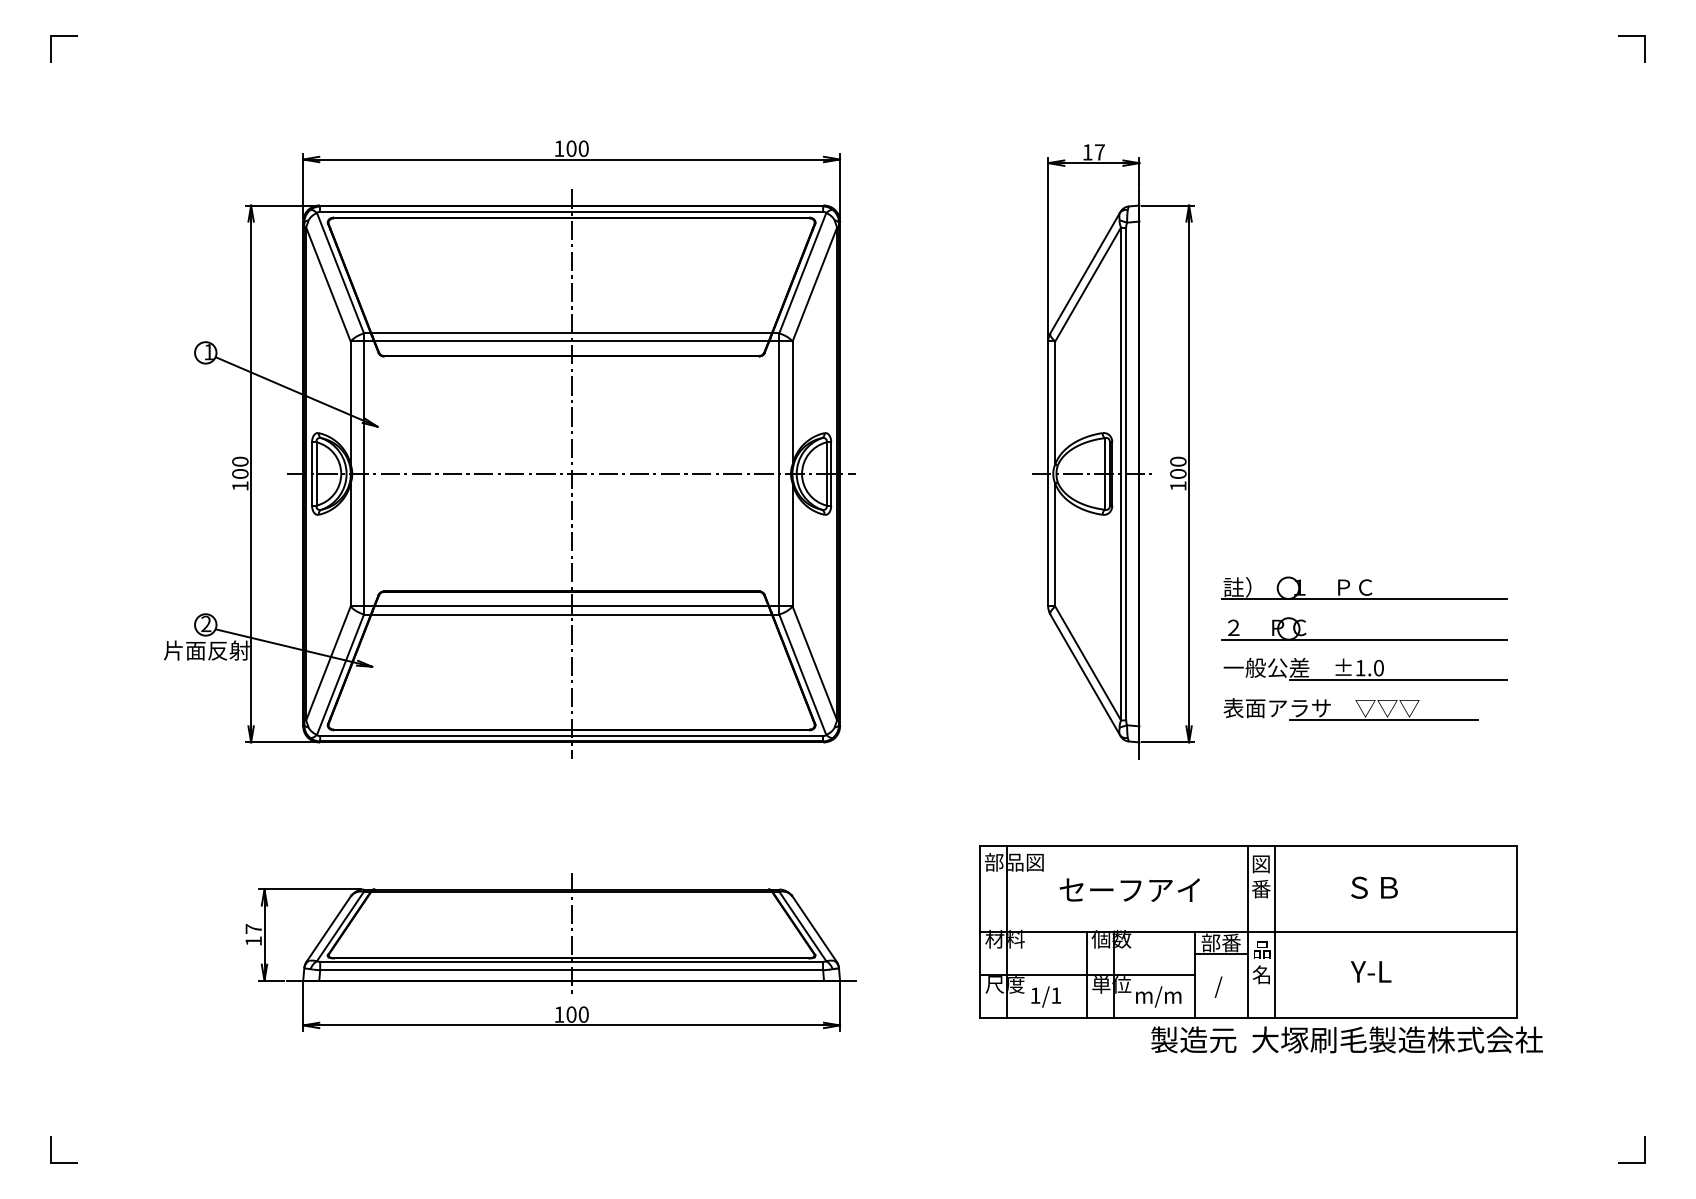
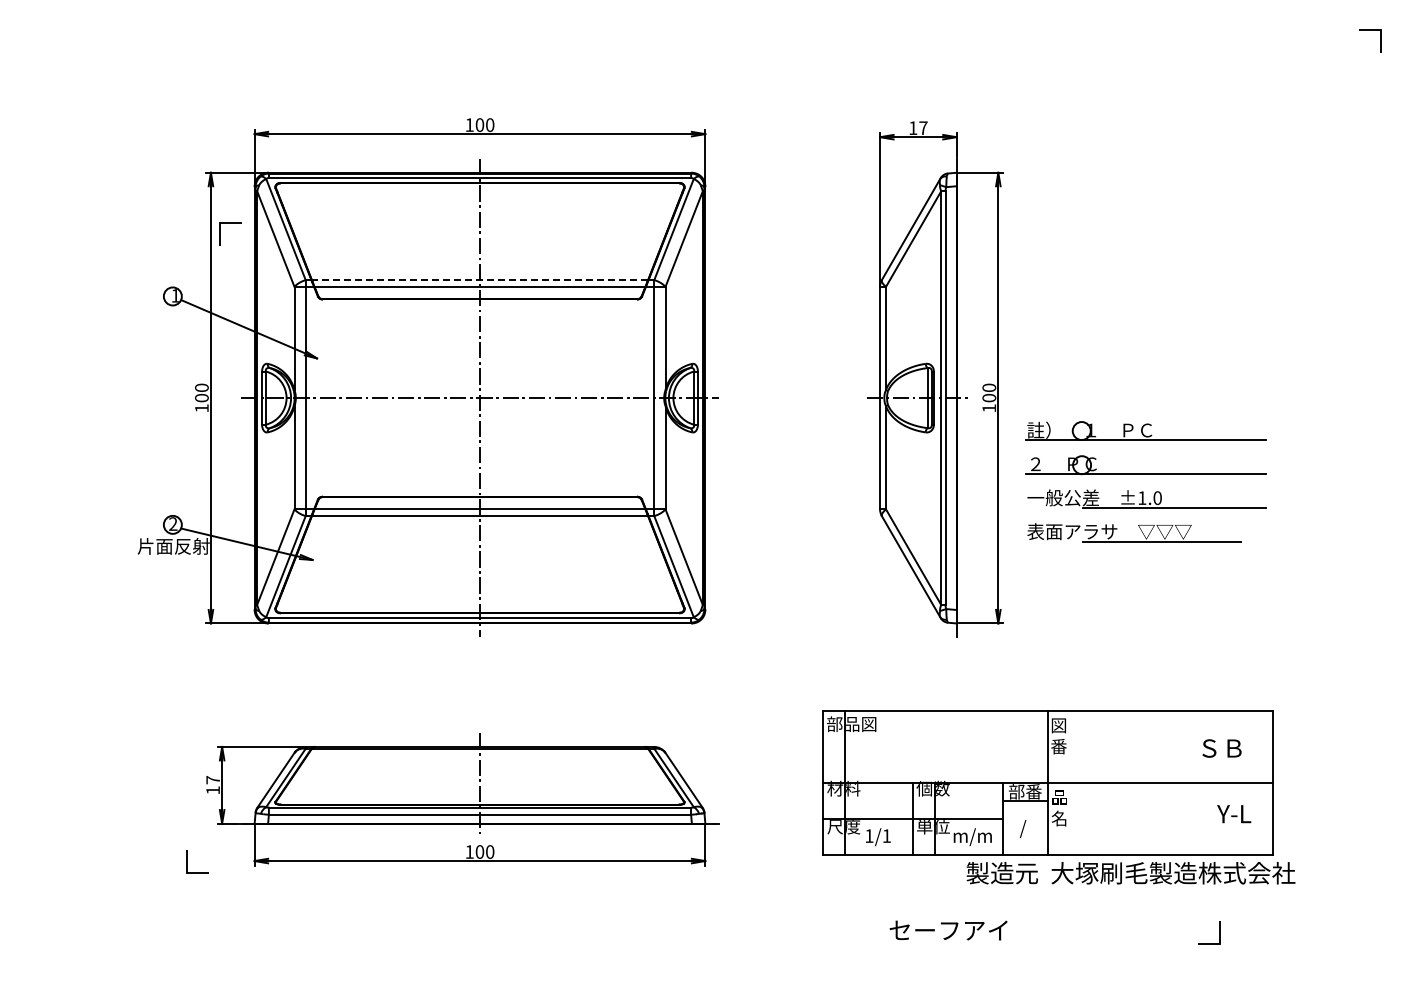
line: (63, 36) -> (230, 223), moved
line: (571, 333) -> (479, 280), solid -> dashed
part: (1364, 640) -> (1145, 474), moved
text: (1373, 887) -> (1221, 748), moved
text: (1129, 890) -> (948, 930), moved
line: (1275, 931) -> (1070, 782), removed
text: (1371, 972) -> (1234, 814), moved
line: (51, 1149) -> (187, 861), moved
line: (1644, 1149) -> (1219, 932), moved

